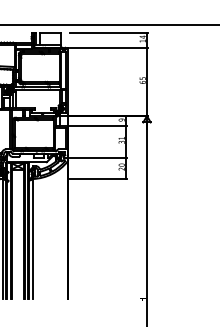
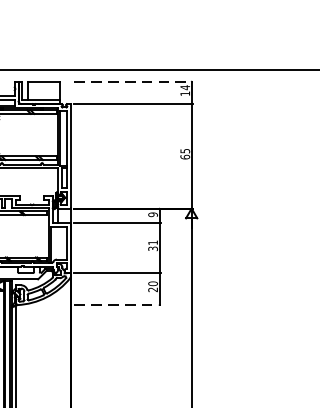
line: (109, 33) -> (134, 82), solid -> dashed
line: (99, 179) -> (118, 305), solid -> dashed

